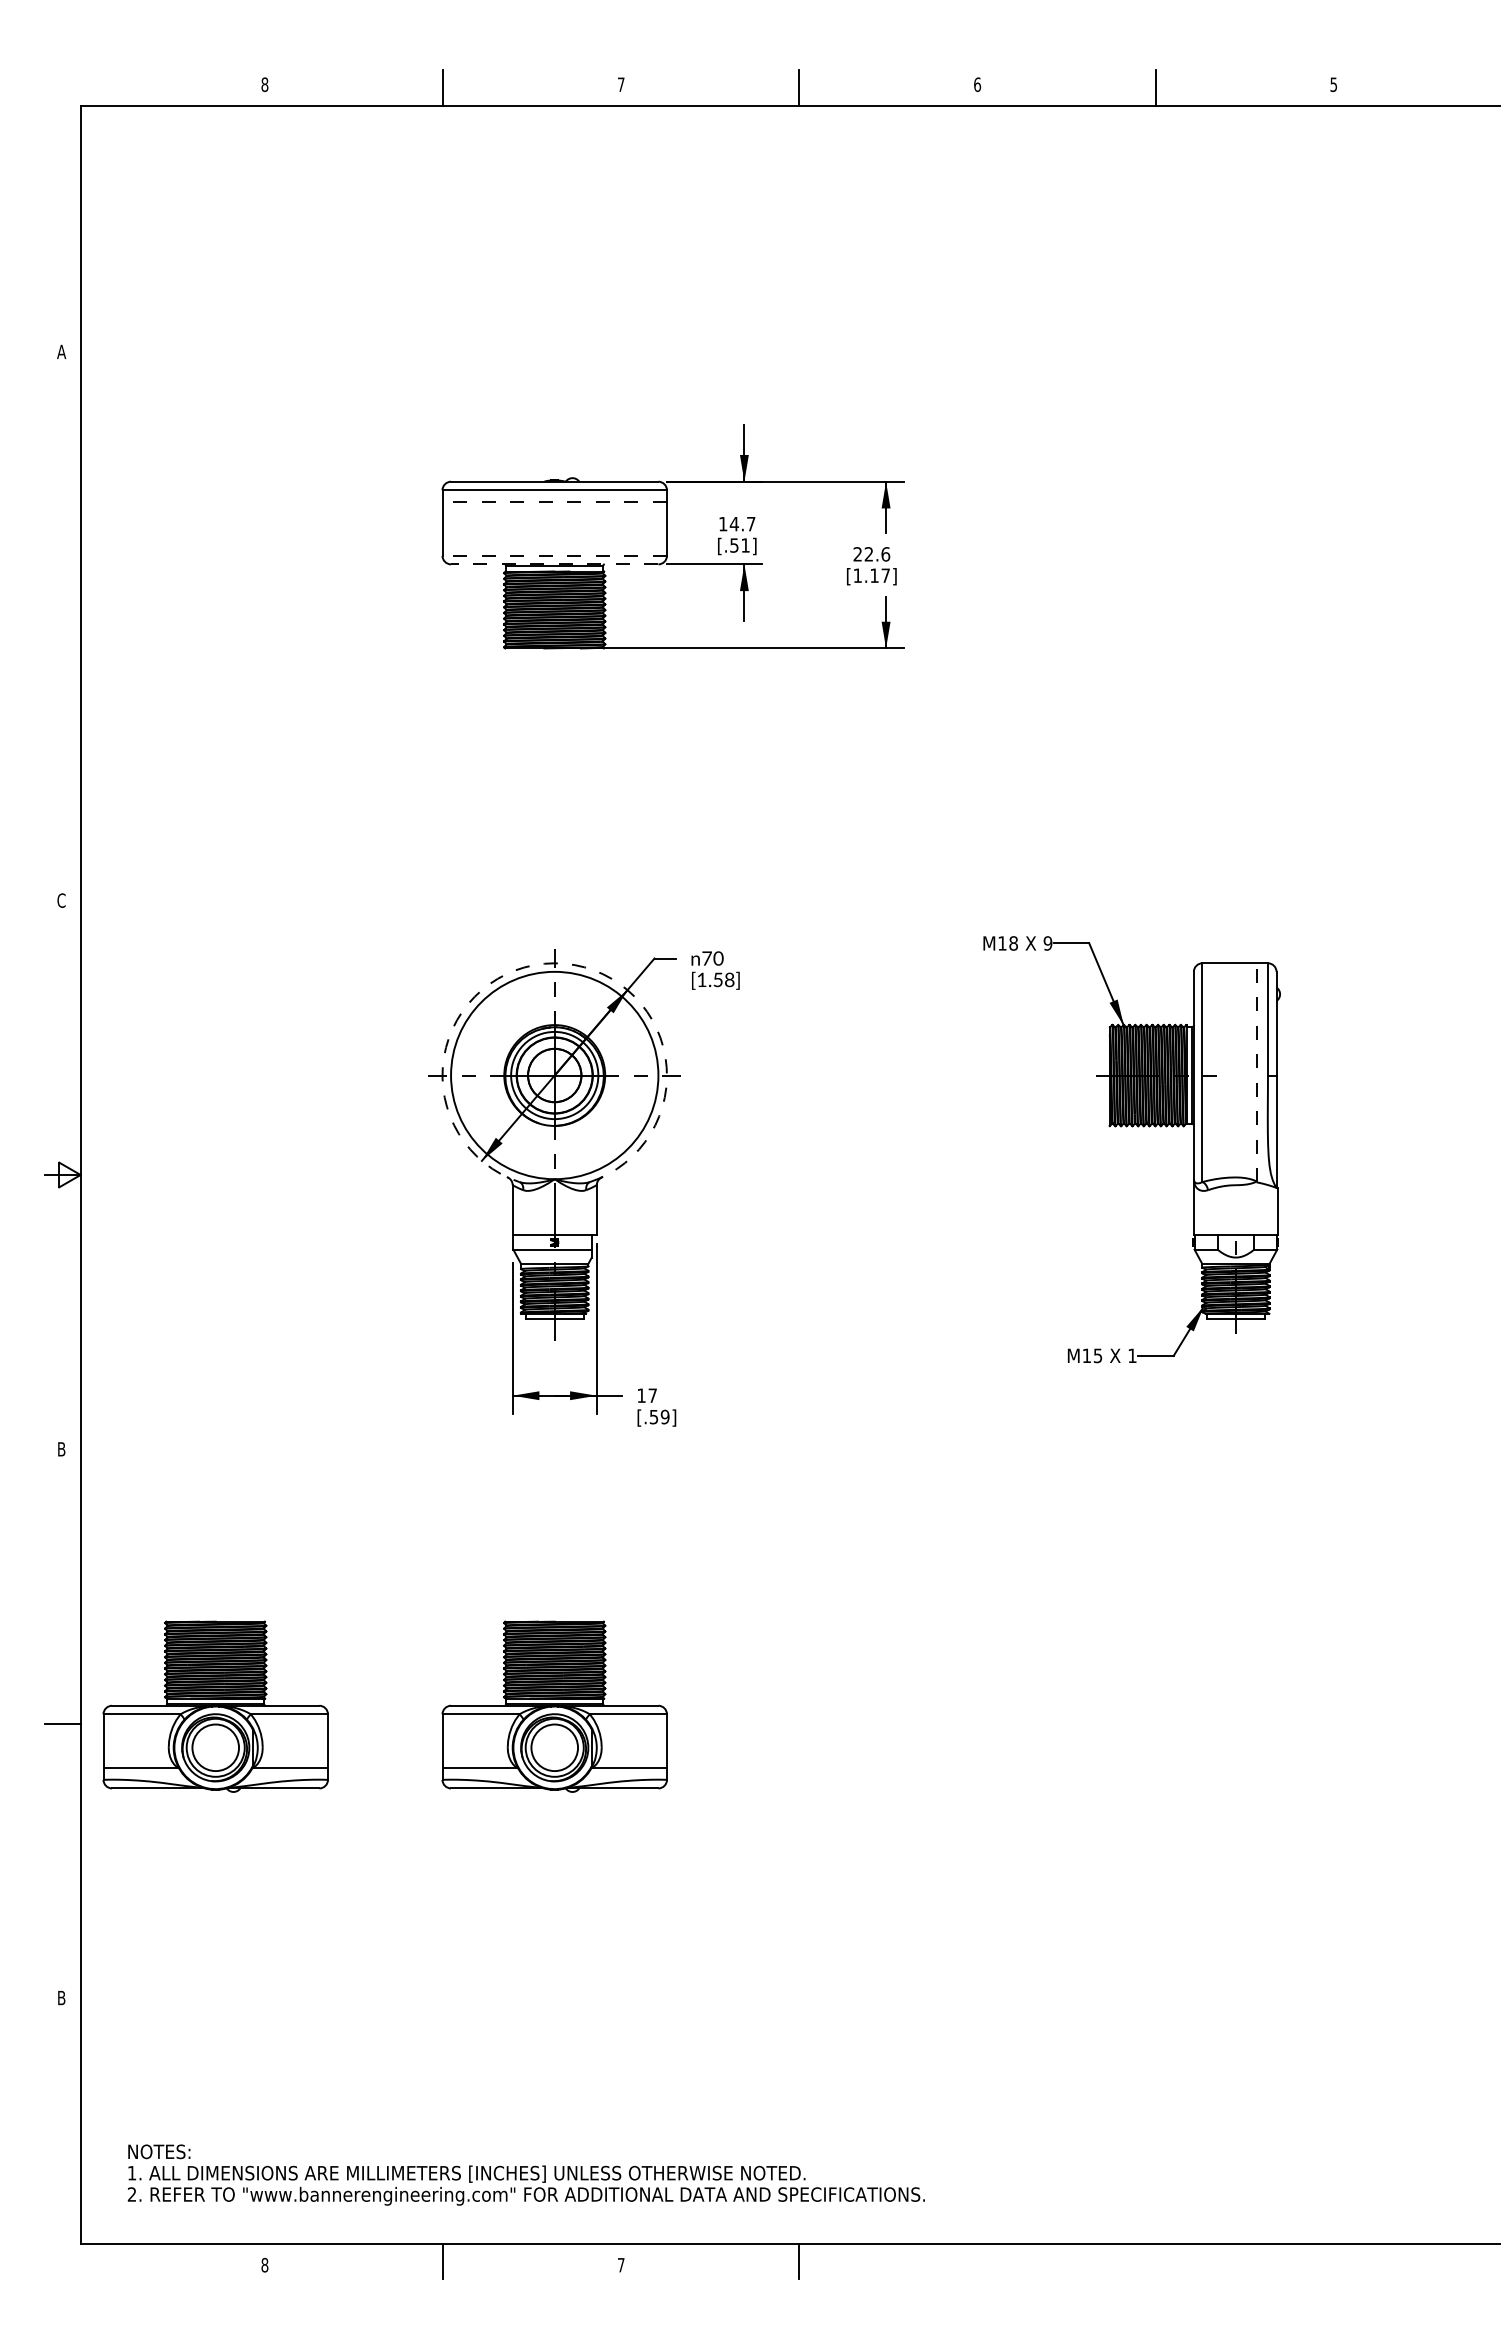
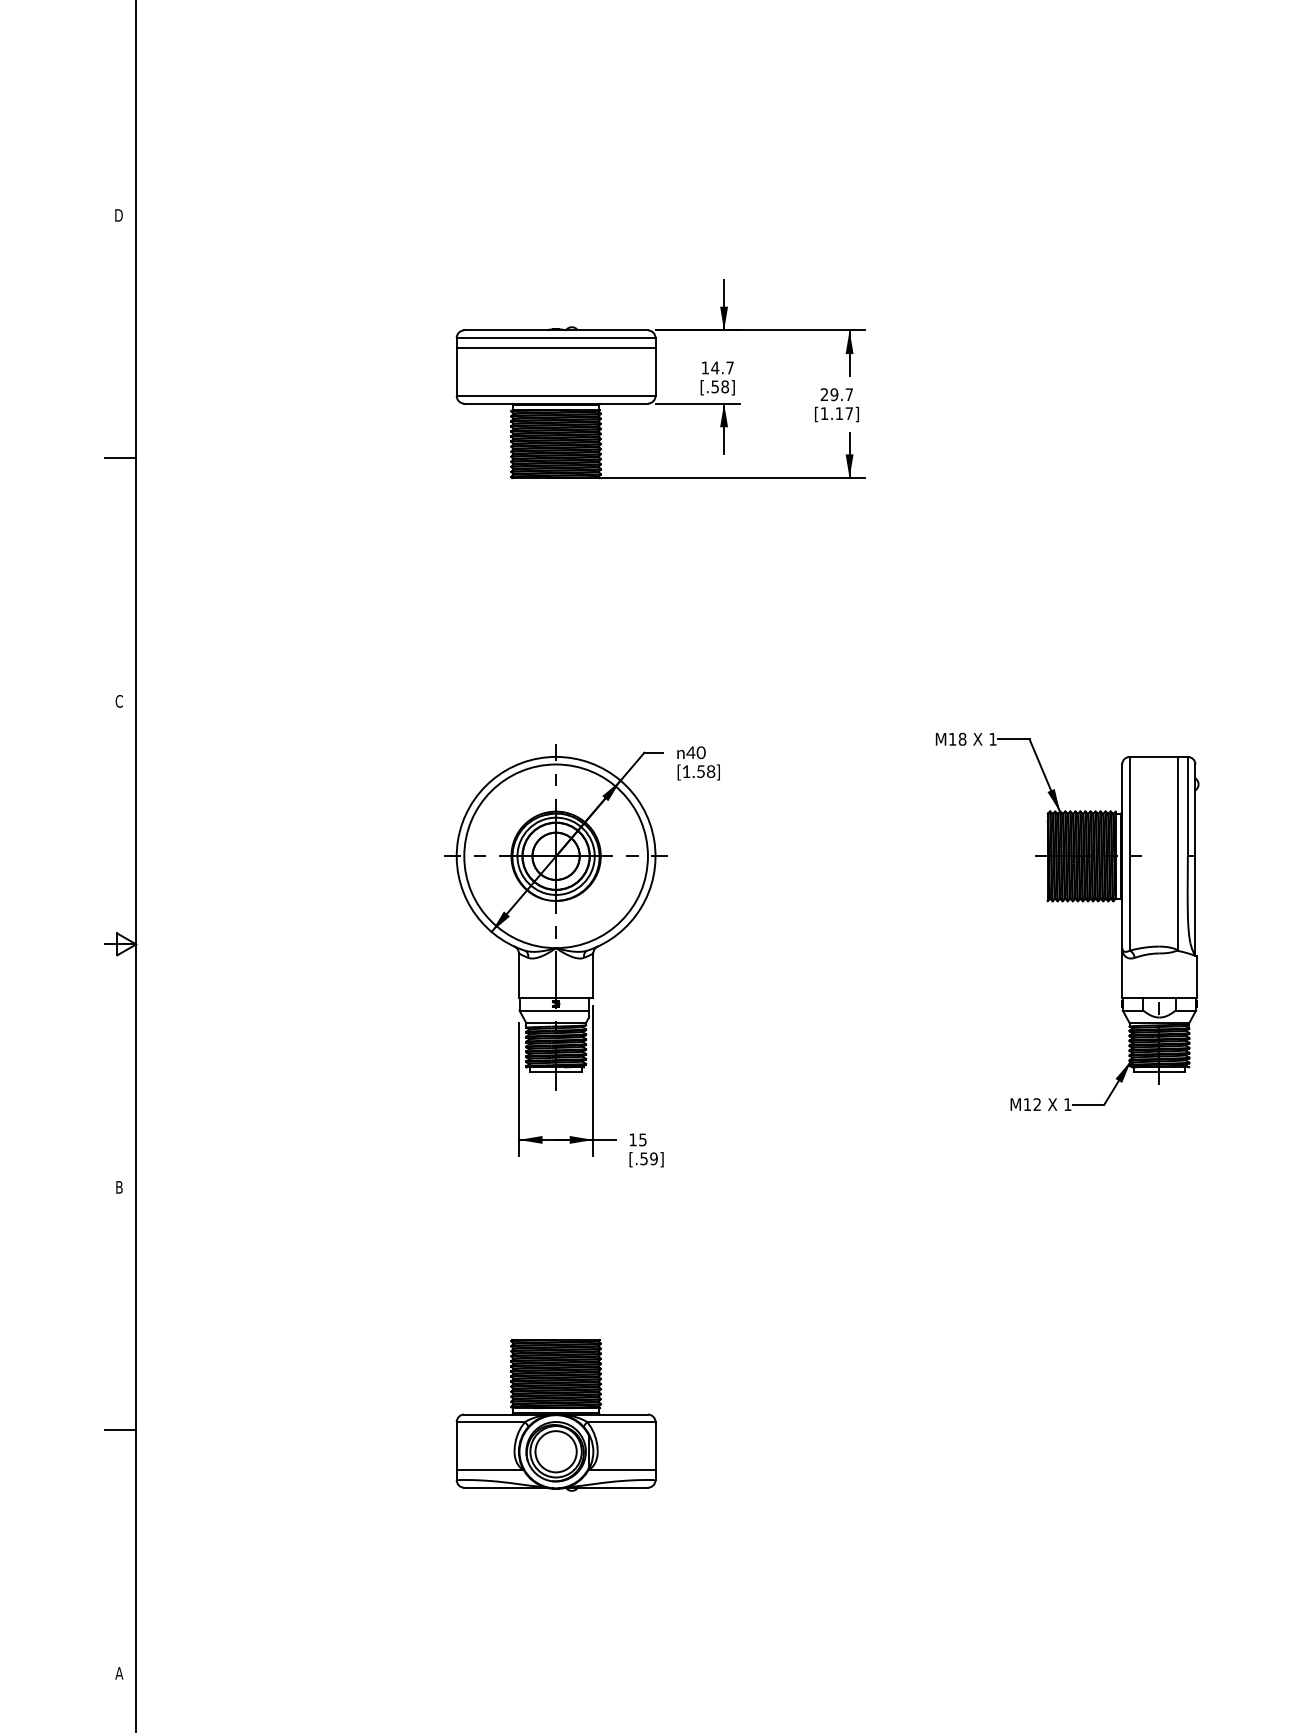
text: (61, 351) -> (119, 215), A -> D
line: (554, 501) -> (555, 347), dashed -> solid
text: (745, 545) -> (725, 386), [.51] -> [.58]
text: (877, 554) -> (841, 394), 22.6 -> 29.7
line: (554, 555) -> (555, 395), dashed -> solid
line: (554, 564) -> (555, 403), dashed -> solid
line: (62, 626) -> (120, 458), added
text: (1047, 943) -> (992, 739), 9 -> 1
text: (706, 958) -> (690, 752), 70 -> 40
arc: (554, 963) -> (555, 757), dashed -> solid
line: (1256, 1072) -> (1177, 853), dashed -> solid
text: (1097, 1355) -> (1036, 1104), M15 -> M12
text: (652, 1395) -> (642, 1139), 17 -> 15
part: (215, 1706) -> (255, 1415), removed
text: (61, 1997) -> (119, 1672), B -> A

